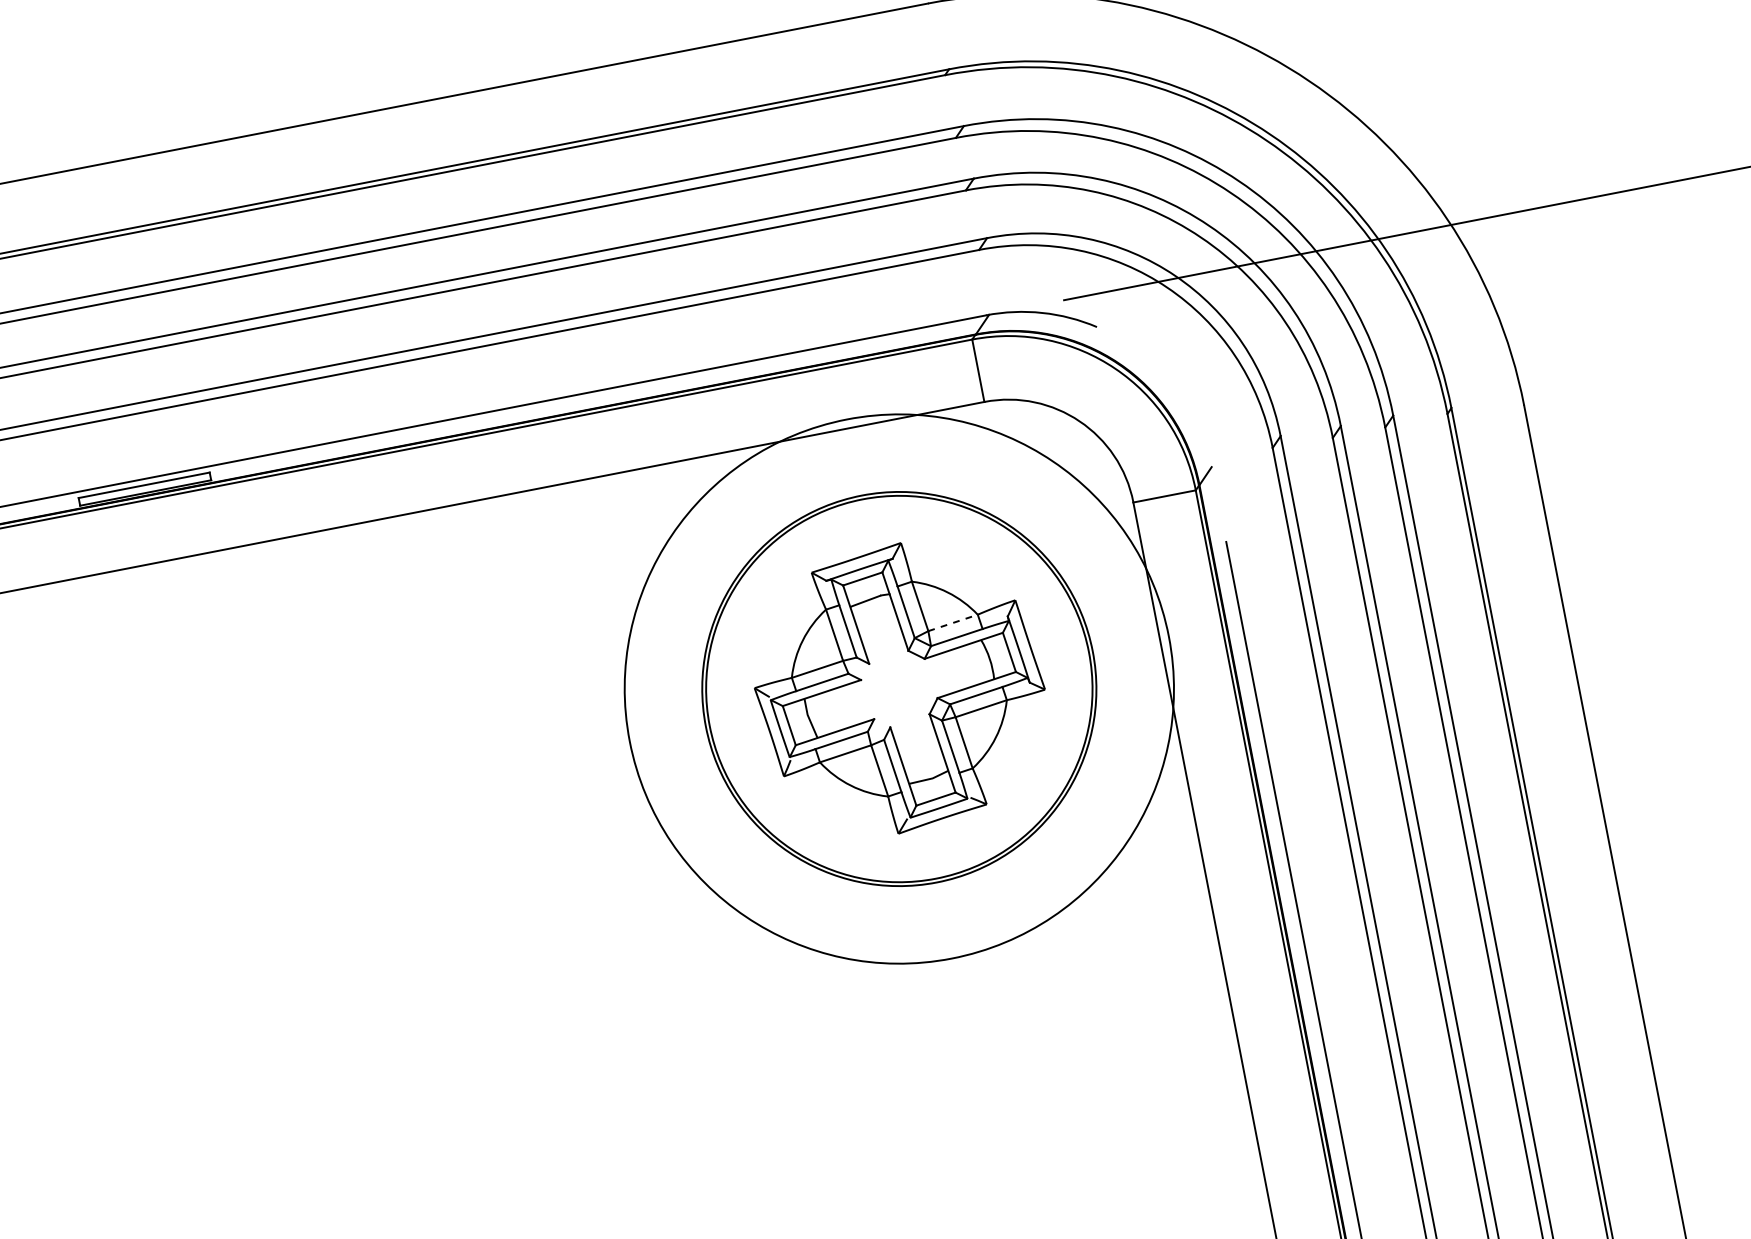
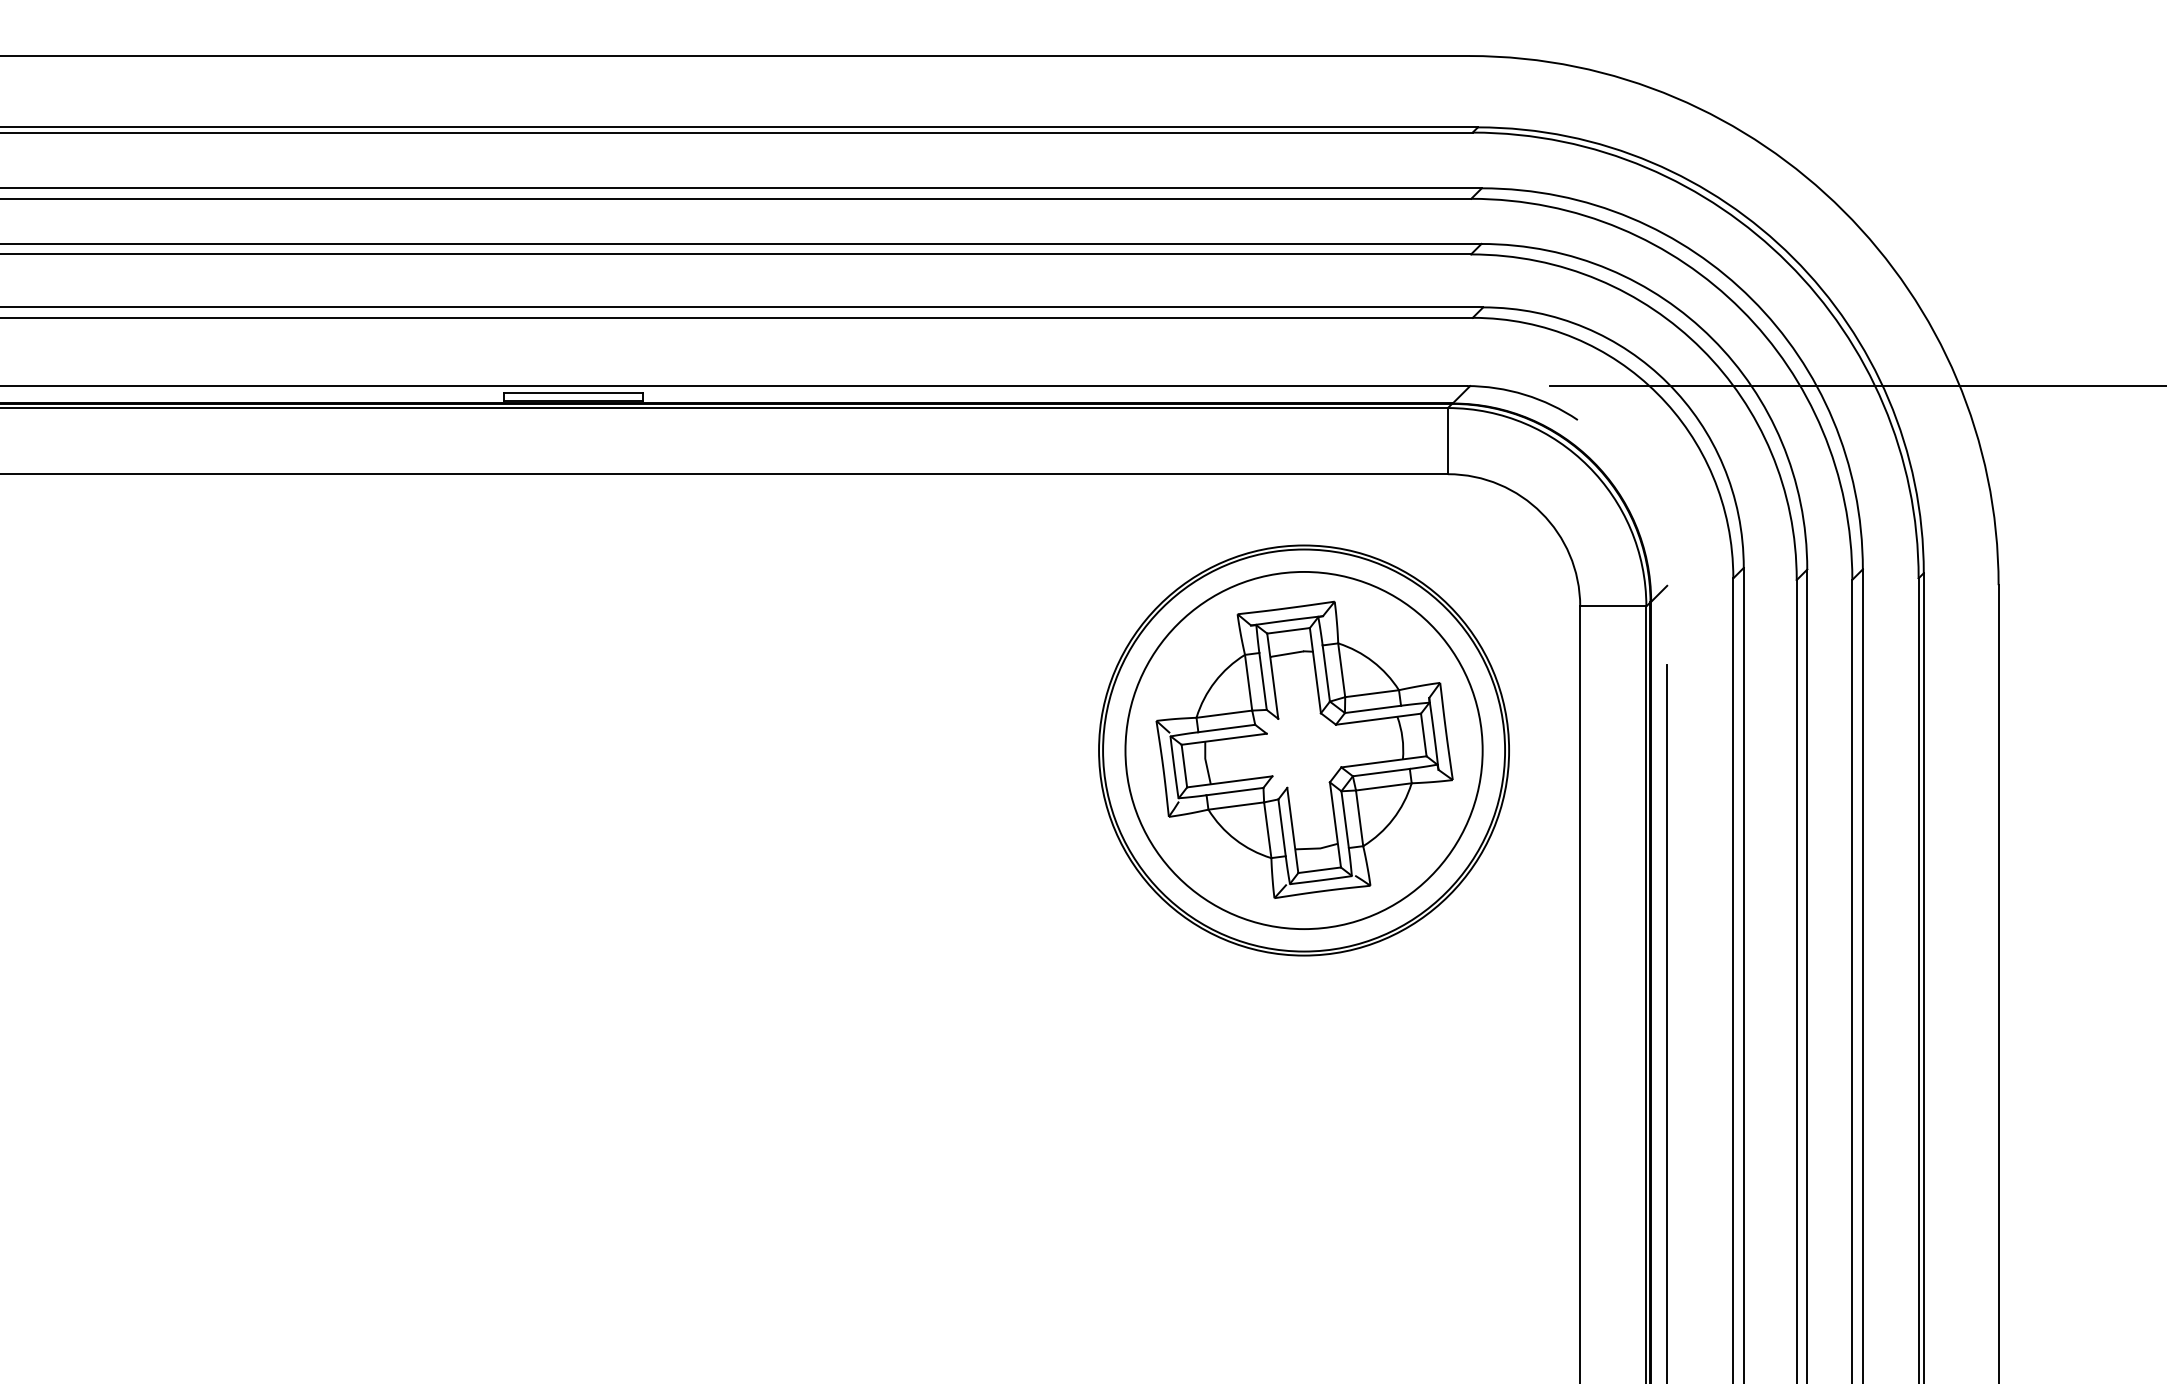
line: (953, 622) -> (1372, 693), dashed -> solid
circle: (898, 689) -> (1303, 750), size x0.62

